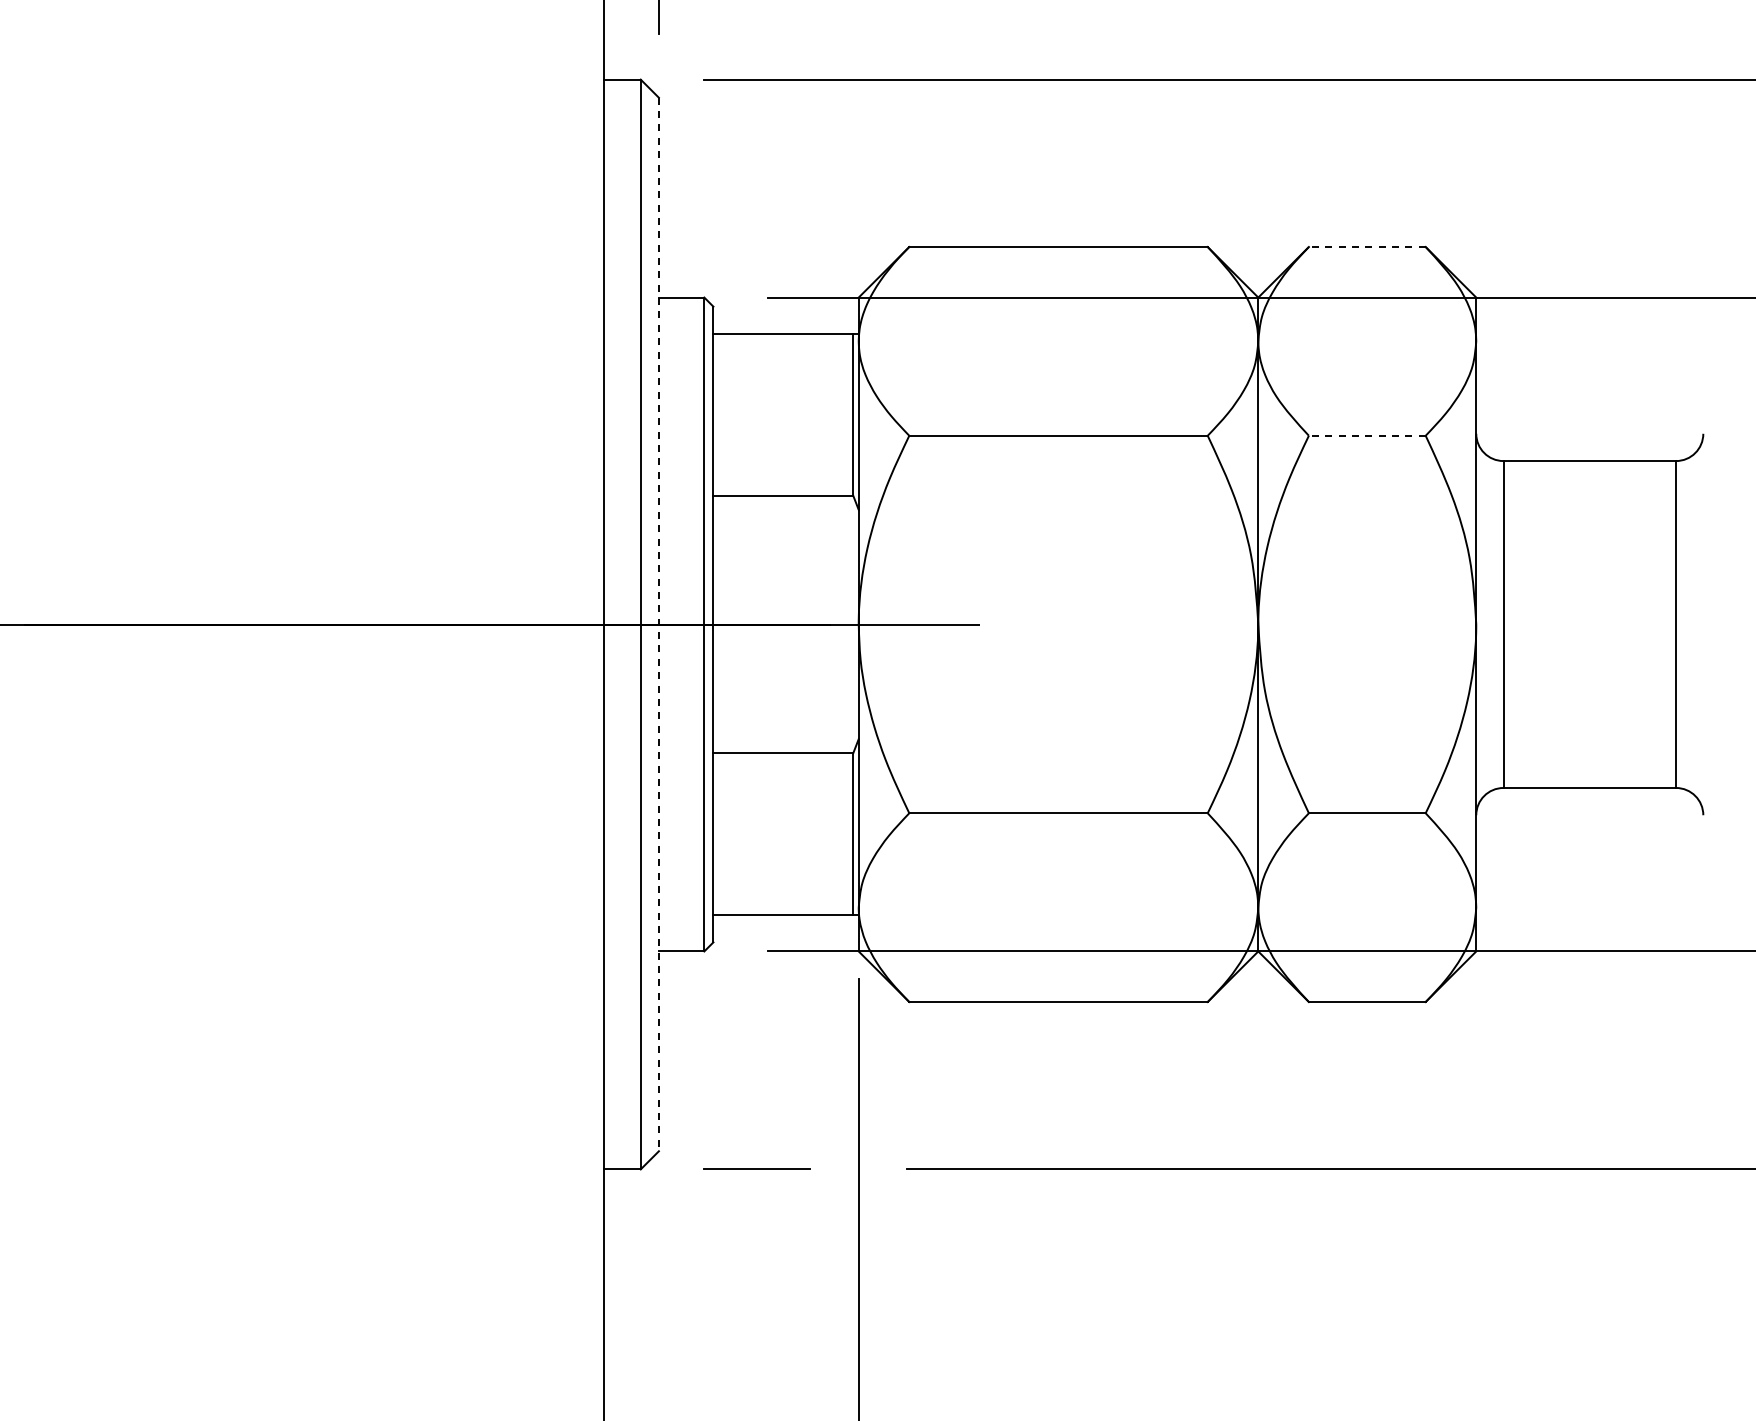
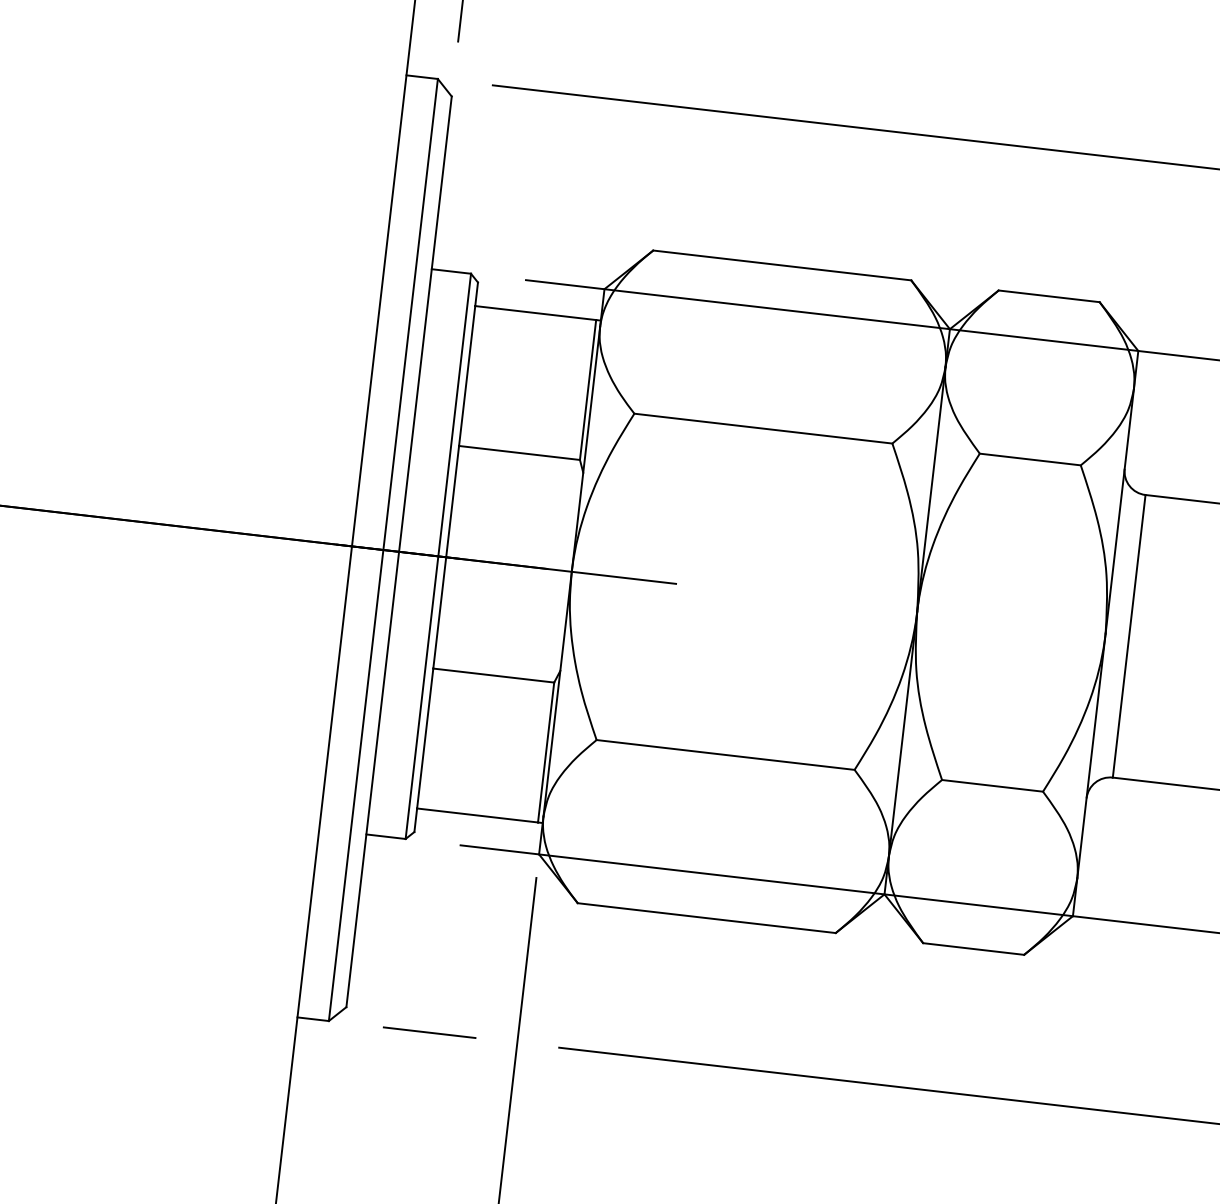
line: (1366, 247) -> (1048, 296), dashed -> solid
line: (1366, 435) -> (1029, 459), dashed -> solid
line: (658, 624) -> (398, 551), dashed -> solid

